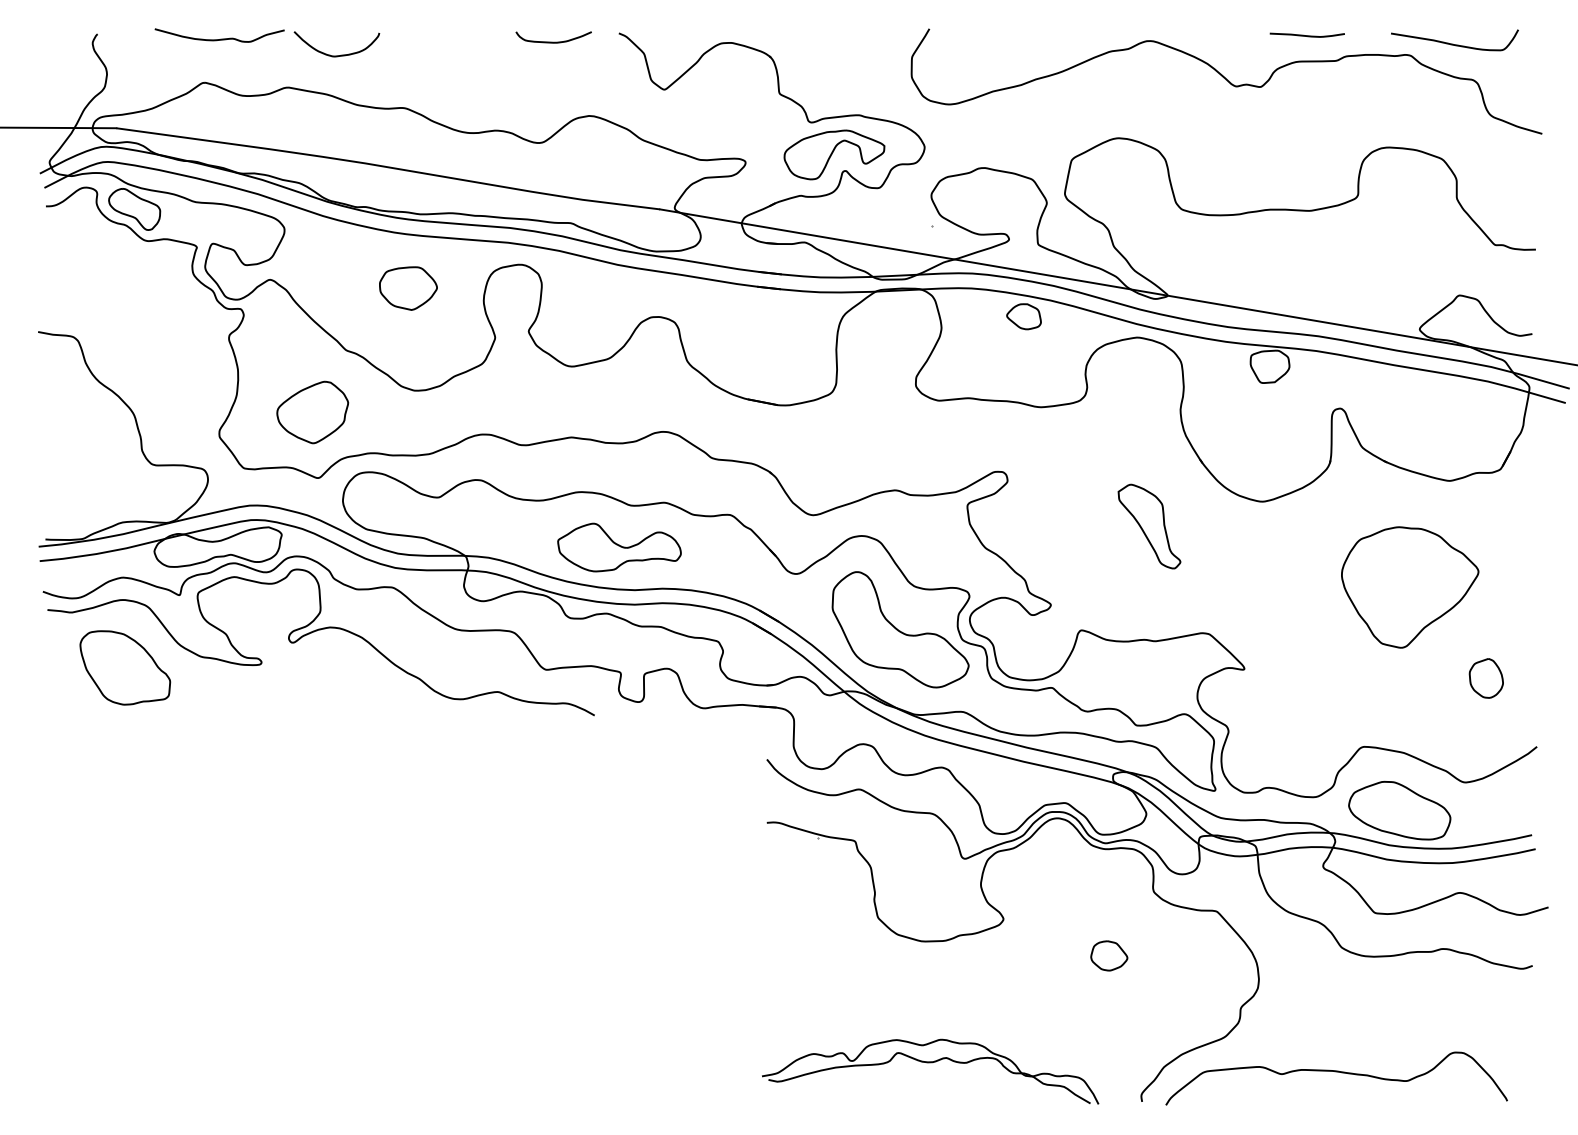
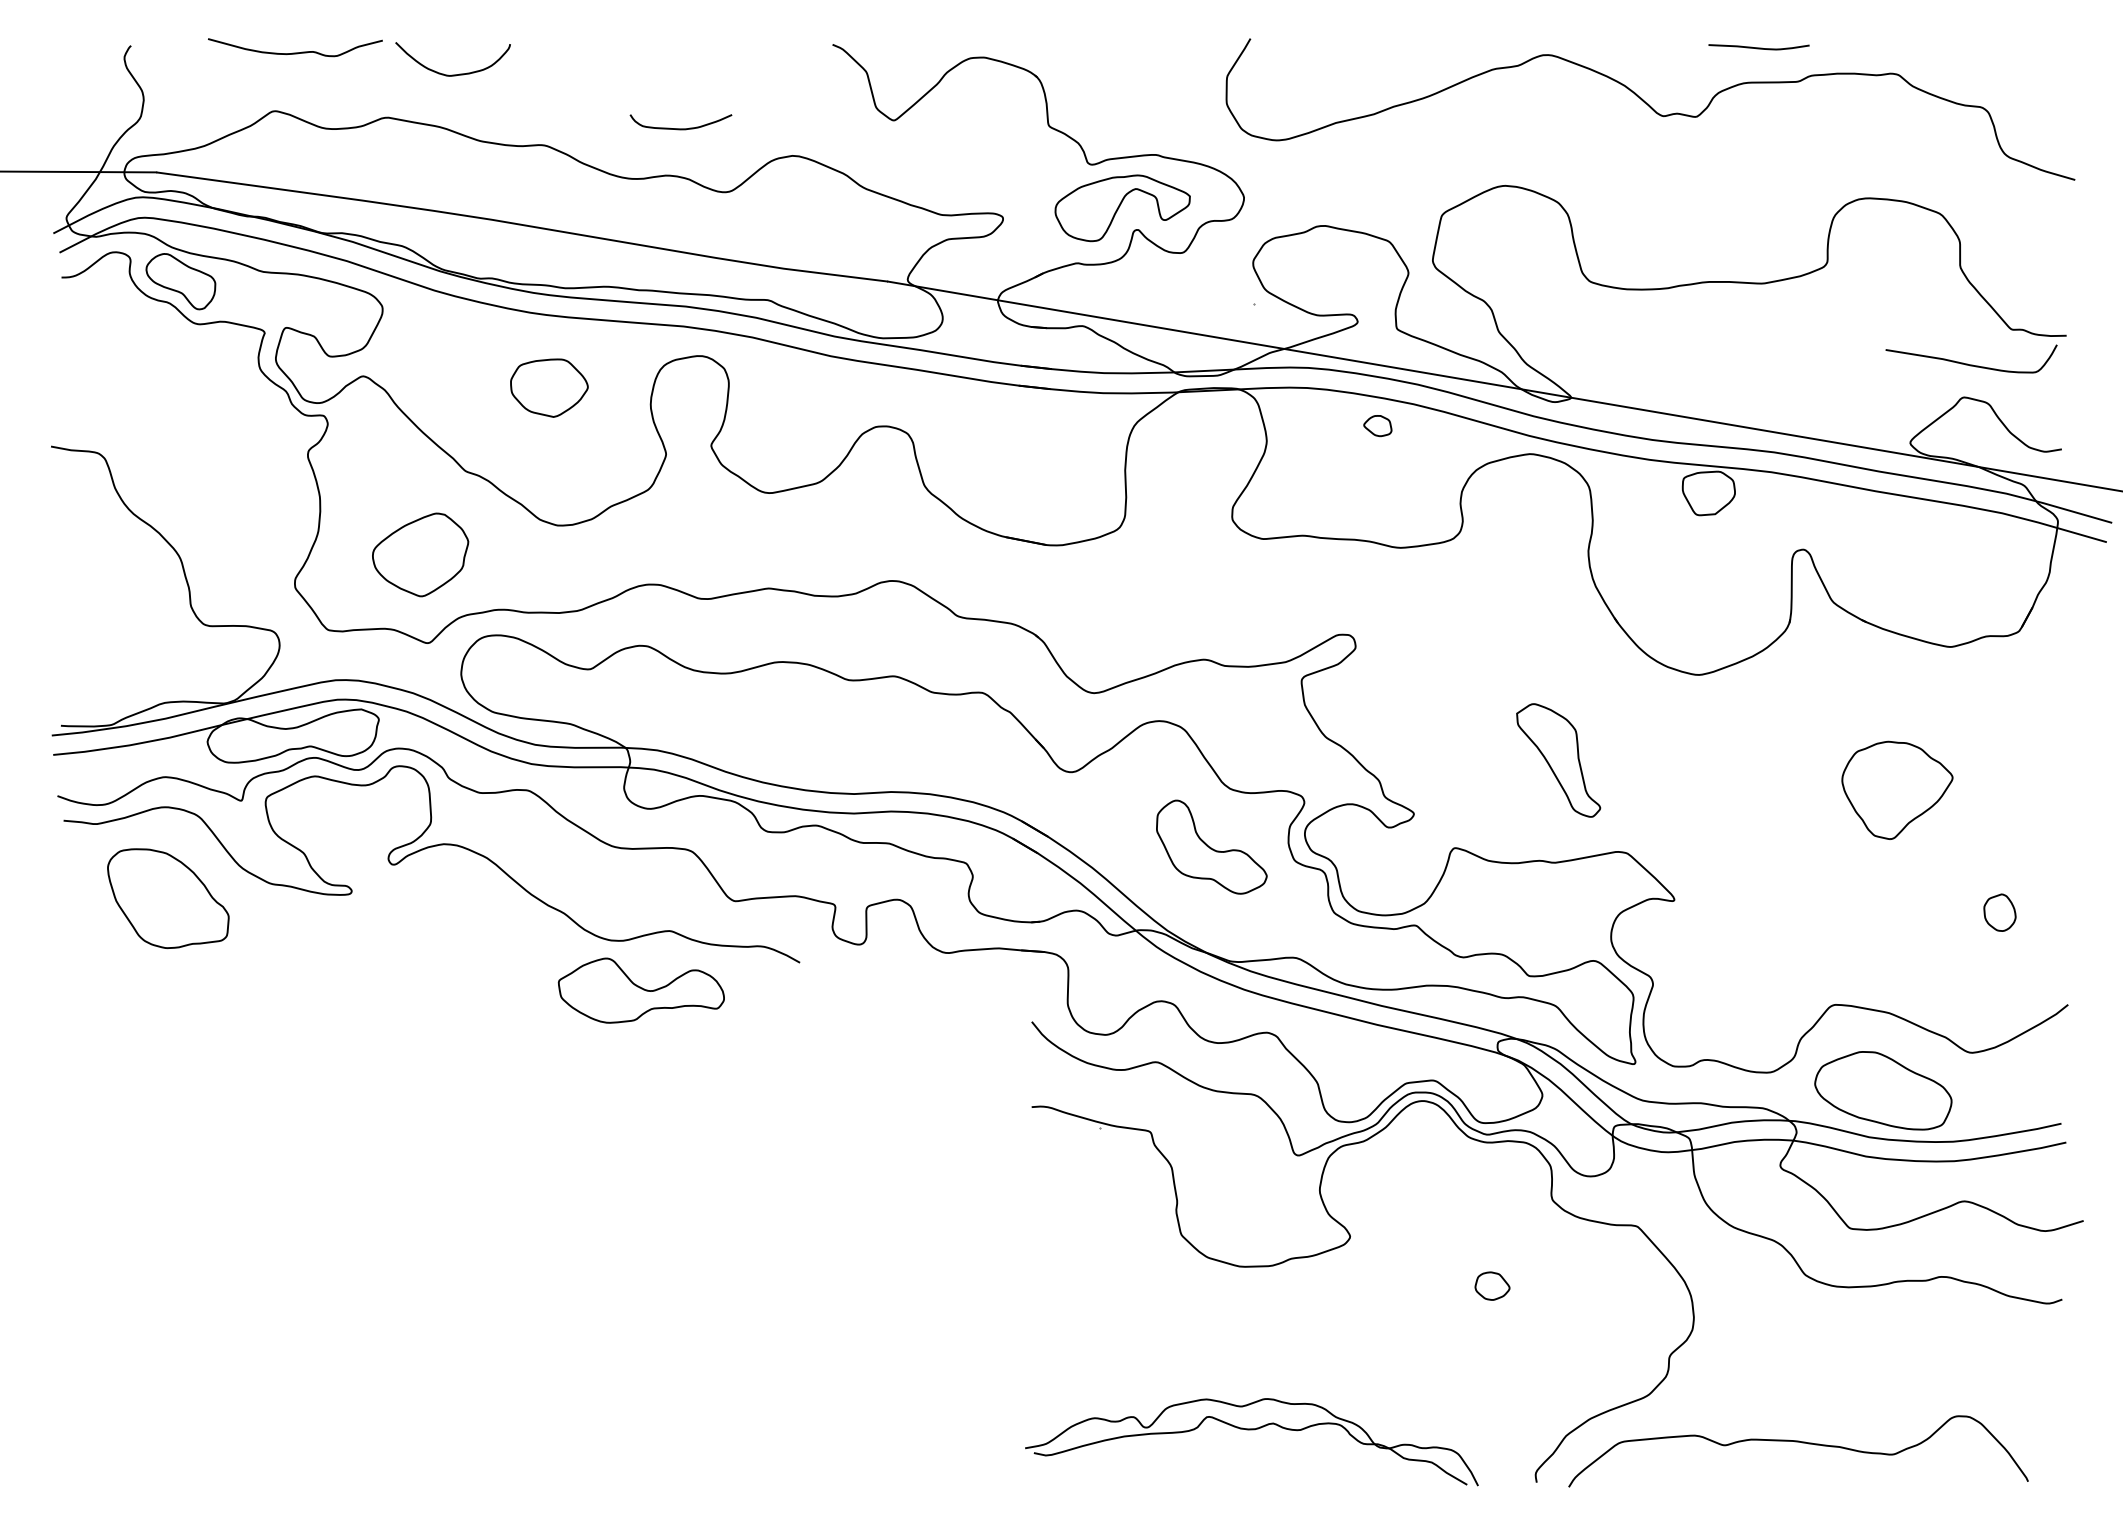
curve: (553, 42) -> (680, 128), moved
curve: (1454, 44) -> (1971, 364), moved
part: (1023, 316) -> (1377, 425), size x0.6
part: (1149, 526) -> (1558, 760), moved
part: (618, 547) -> (640, 990), moved
part: (1410, 587) -> (1897, 790), size x0.6
part: (900, 629) -> (1211, 846), size x0.6
part: (1486, 678) -> (1999, 912), size x0.7
part: (1109, 955) -> (1492, 1285), size x0.7

